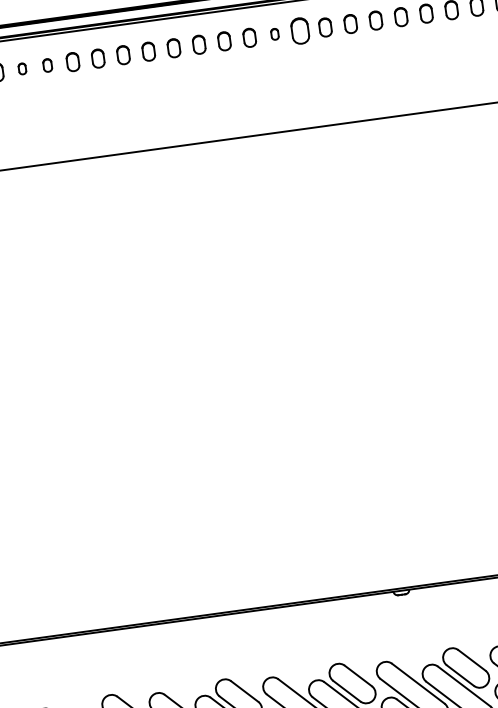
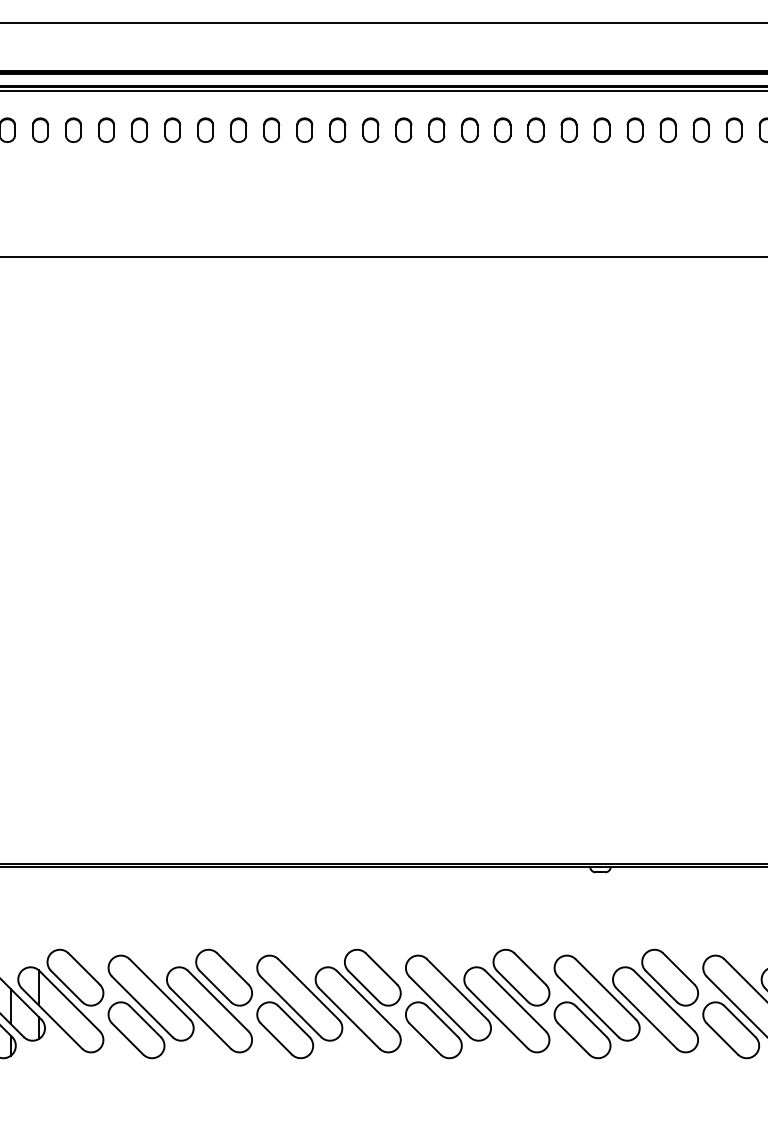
part: (299, 30) -> (568, 129), size x0.71
part: (274, 33) -> (535, 129), size x1.67
part: (47, 65) -> (238, 129), size x1.43
part: (22, 68) -> (205, 129), size x1.67

